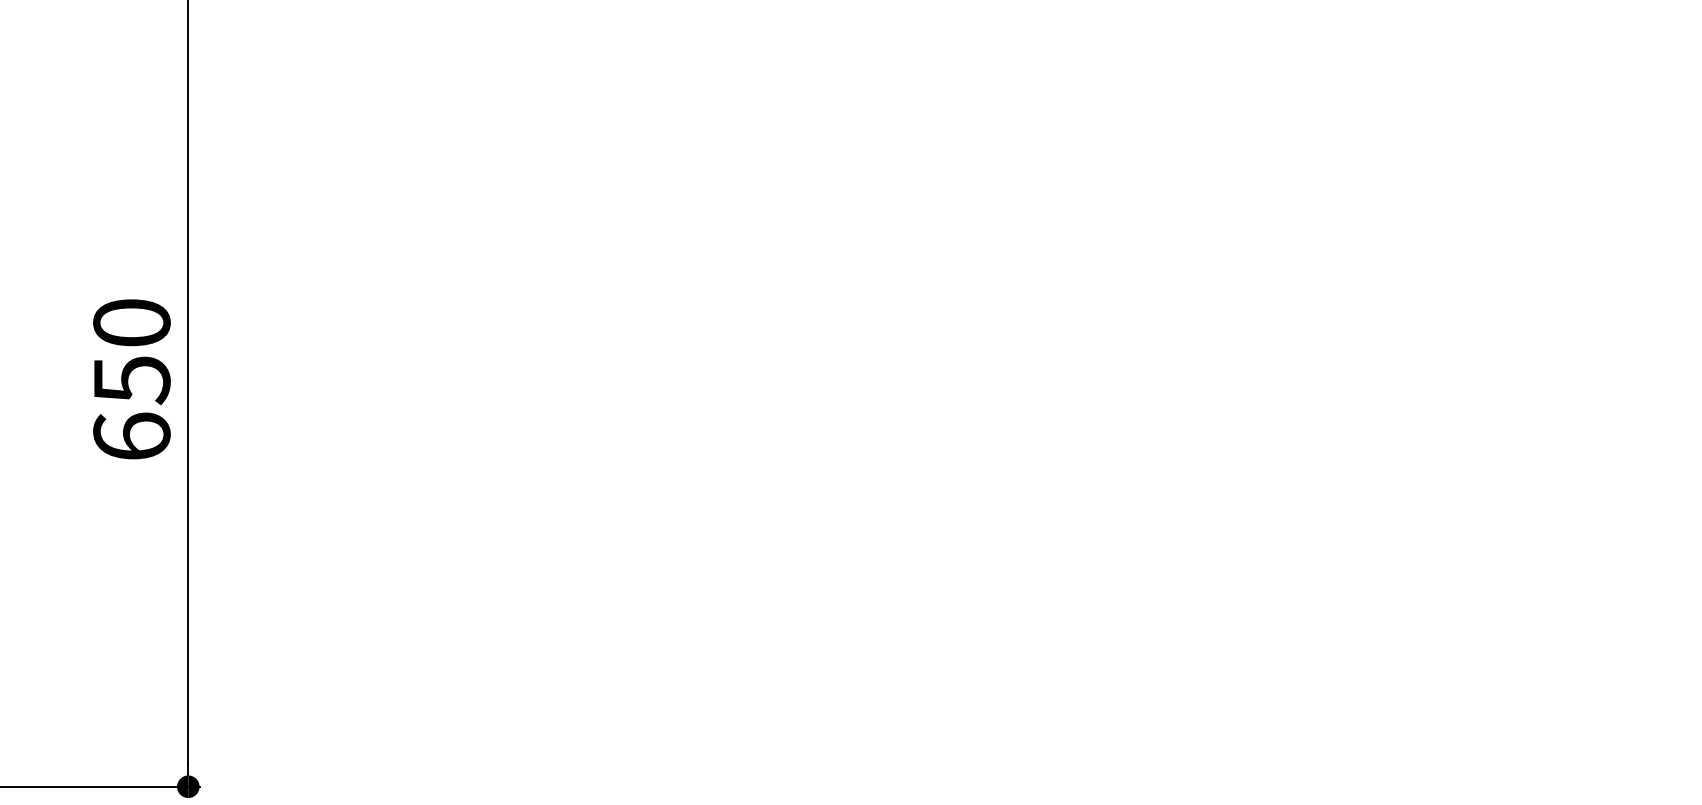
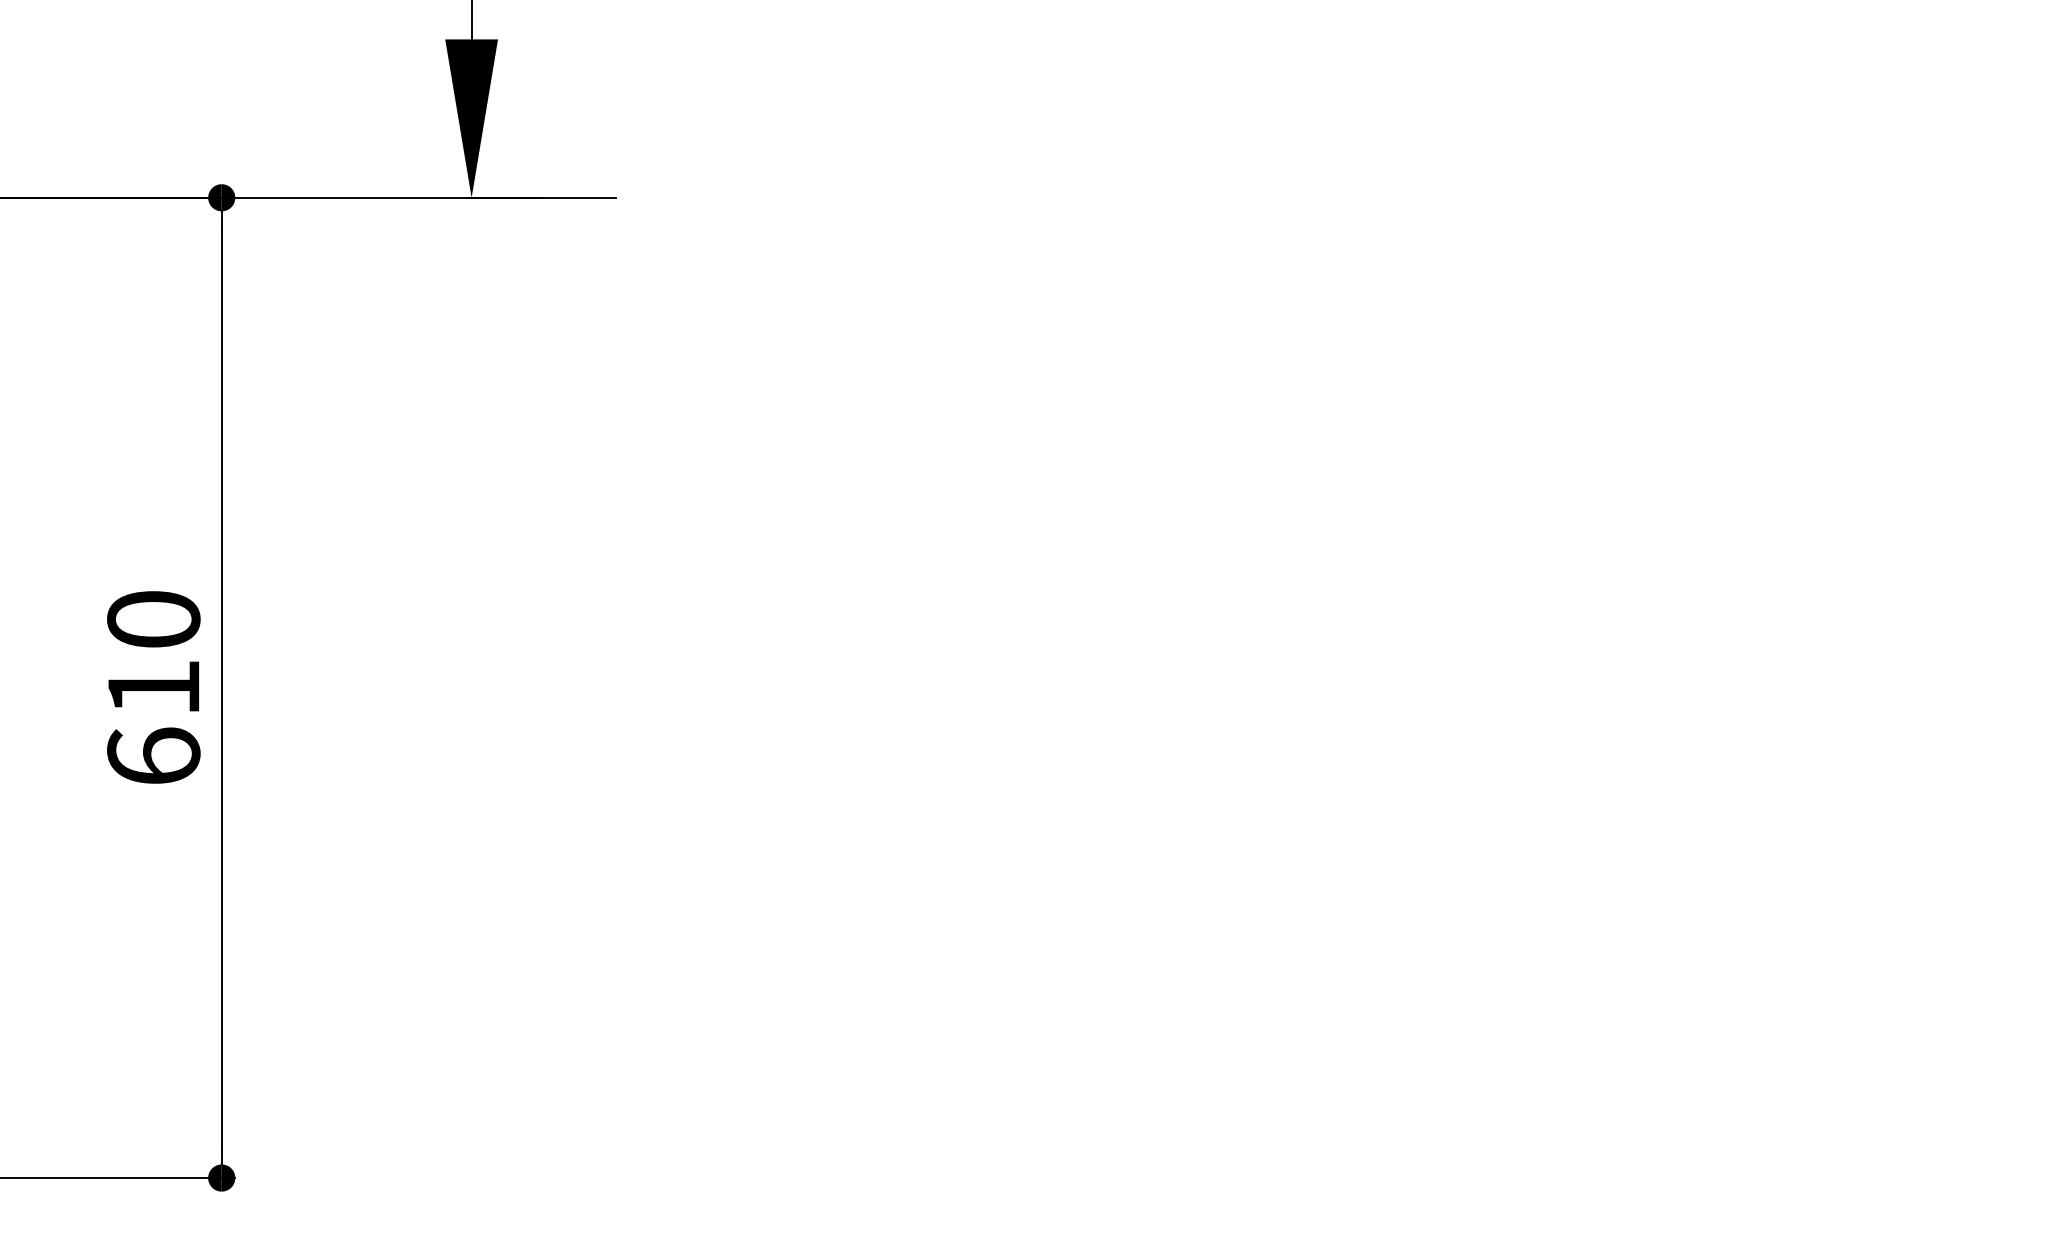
text: (132, 381) -> (154, 689), 650 -> 610

